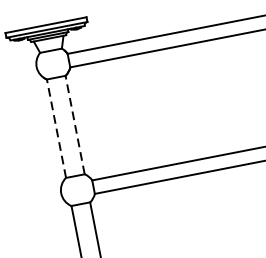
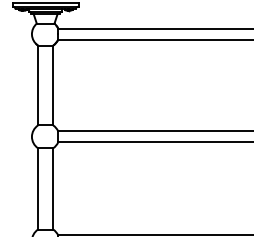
line: (75, 125) -> (53, 85), dashed -> solid
line: (57, 128) -> (38, 85), dashed -> solid

